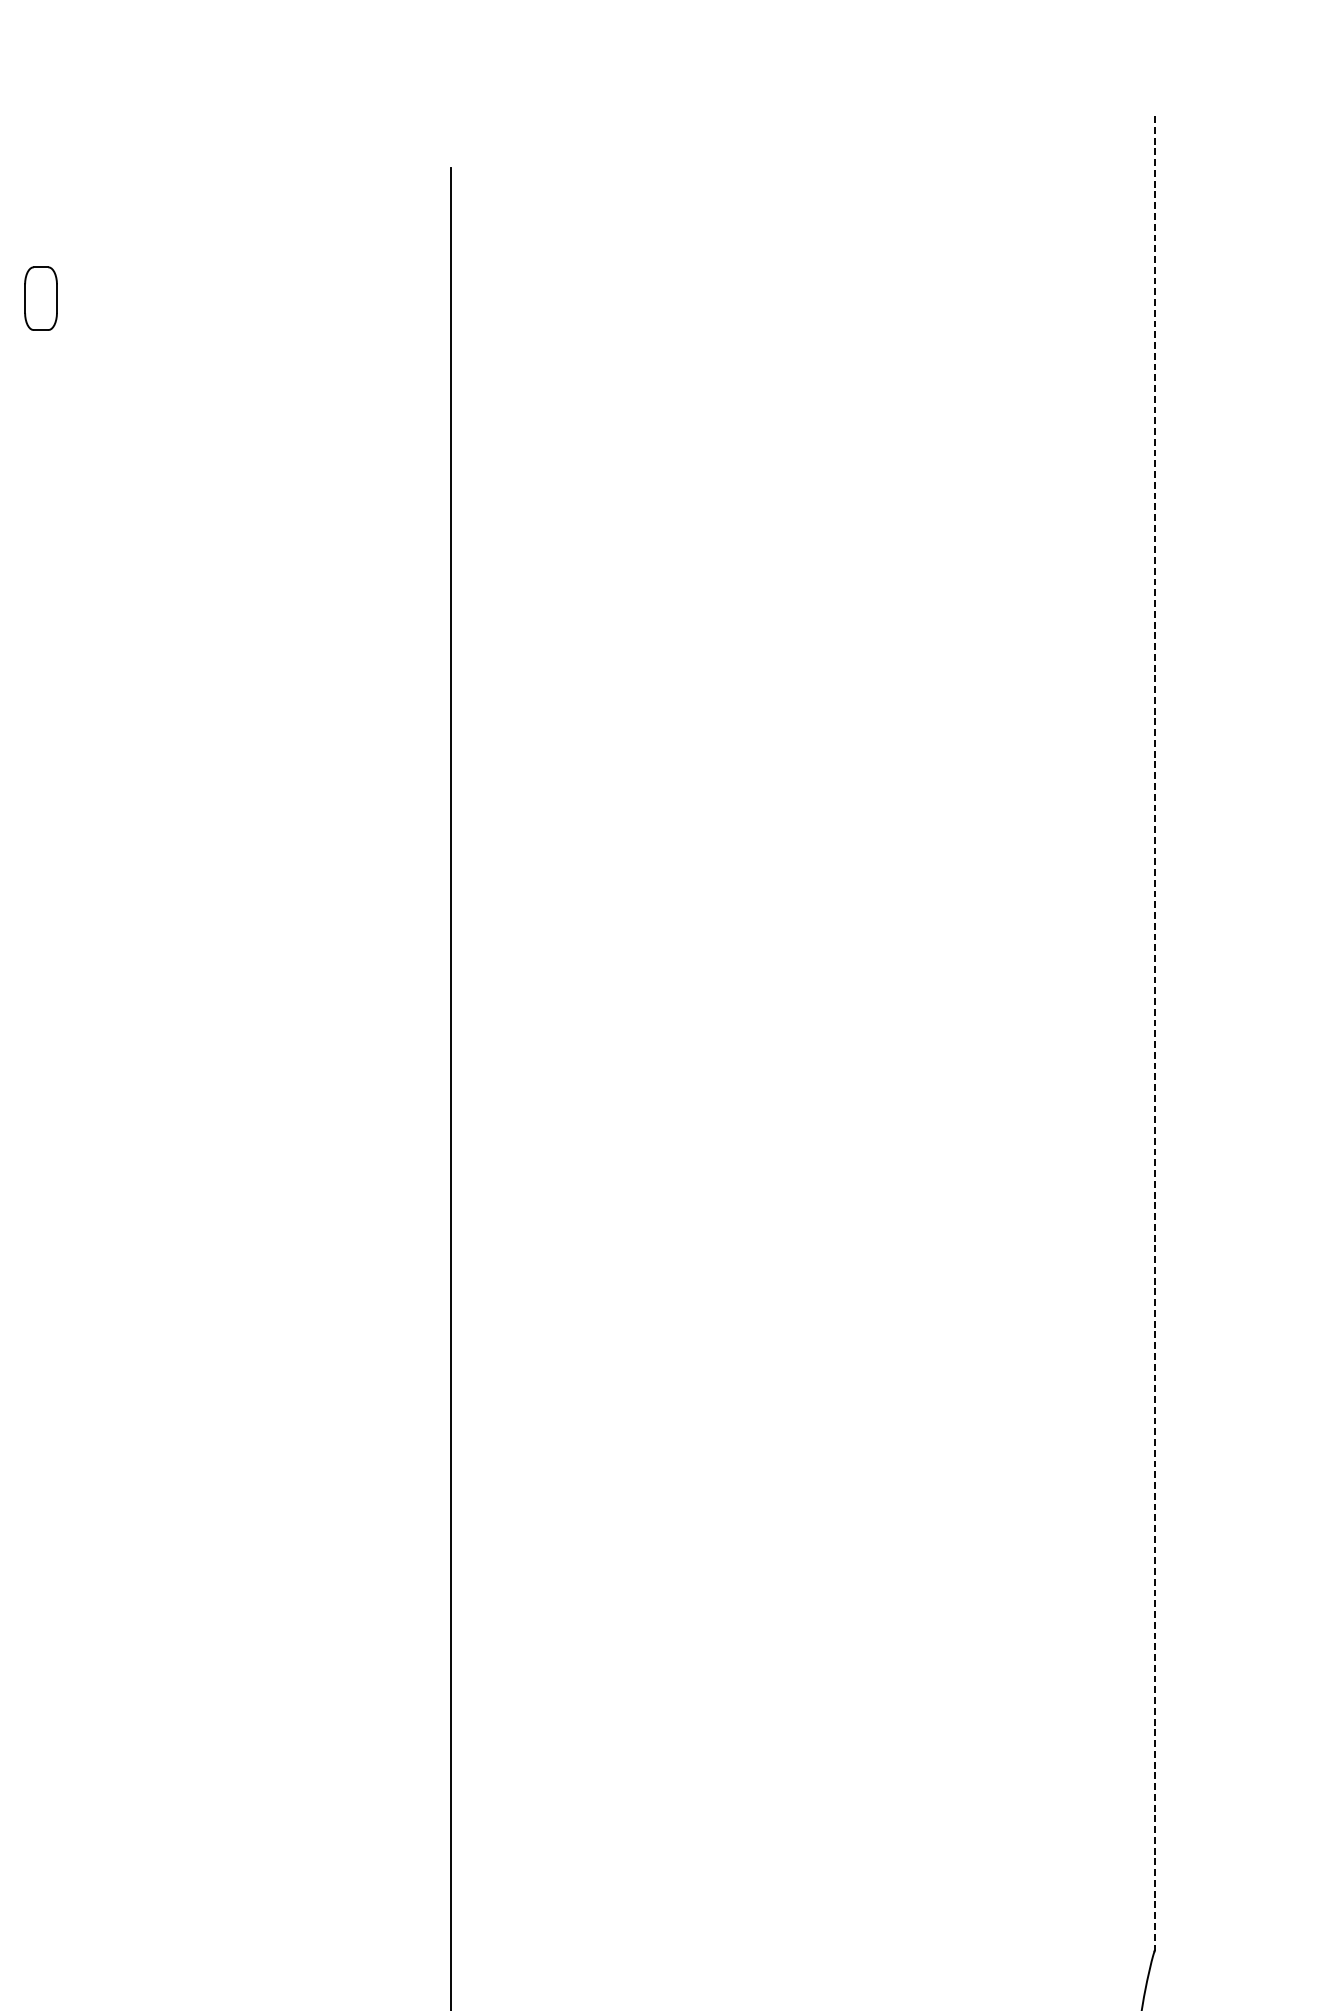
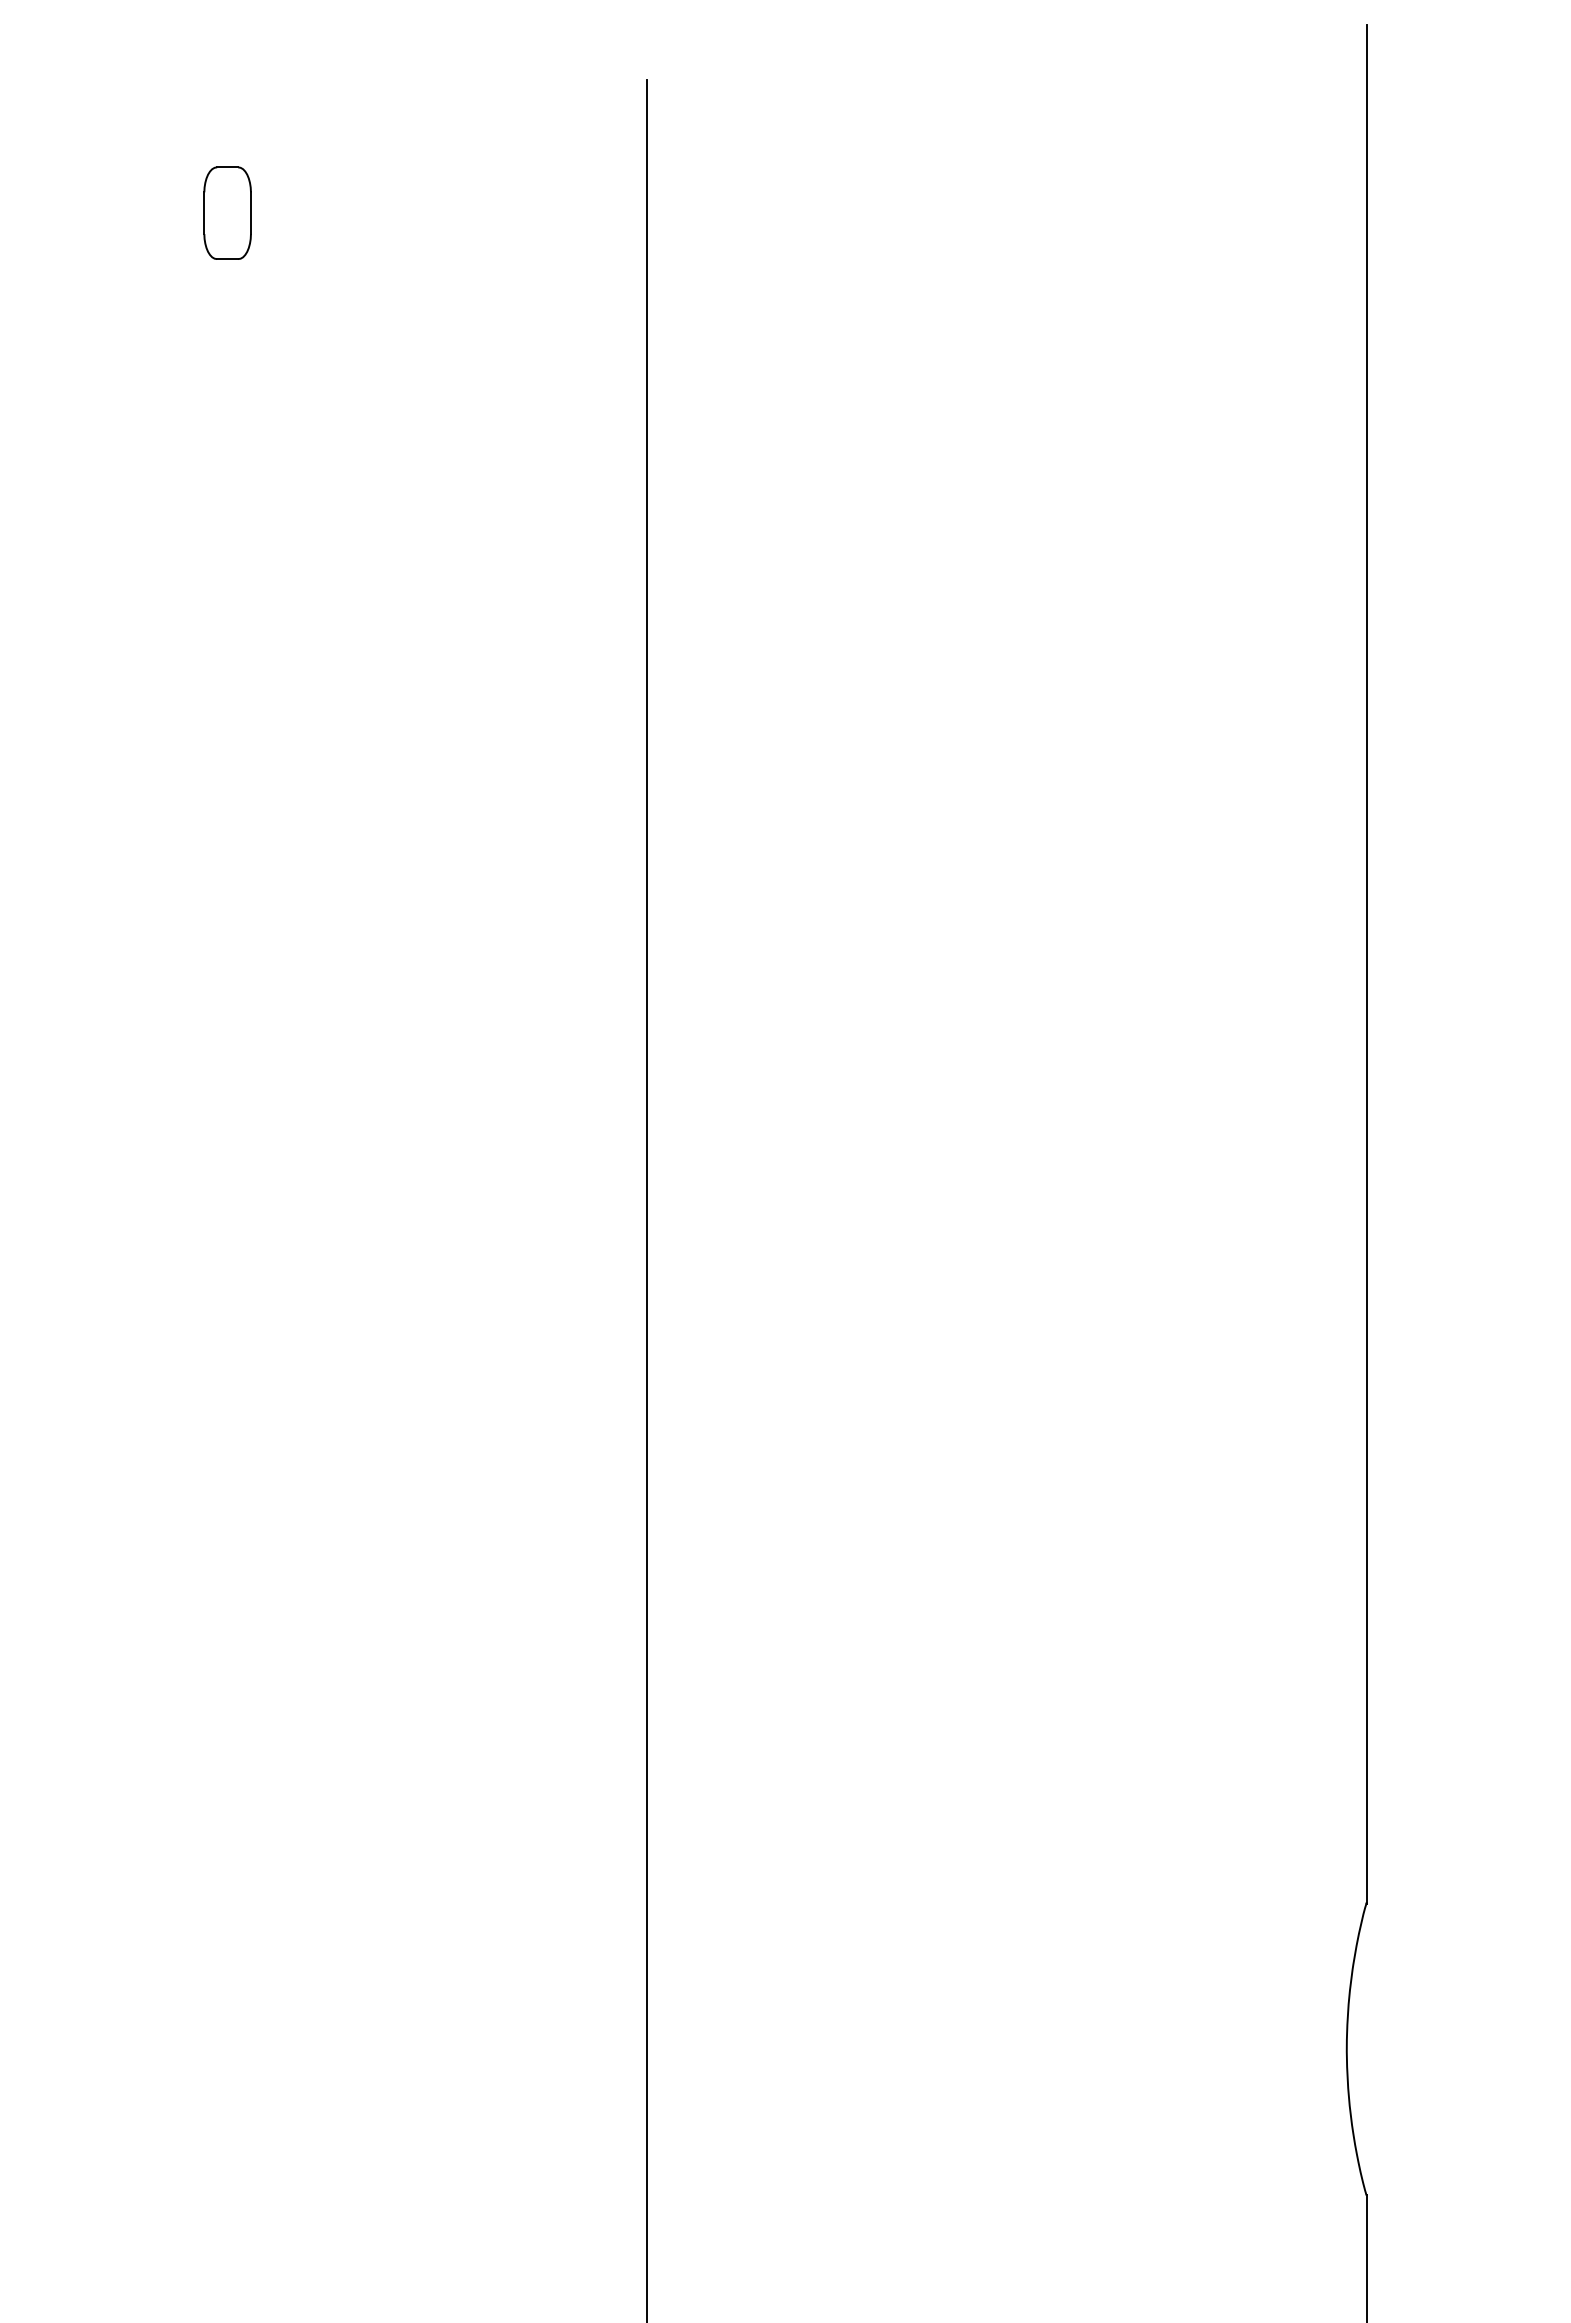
part: (40, 298) -> (227, 212), size x1.43
line: (1154, 1032) -> (1366, 963), dashed -> solid

